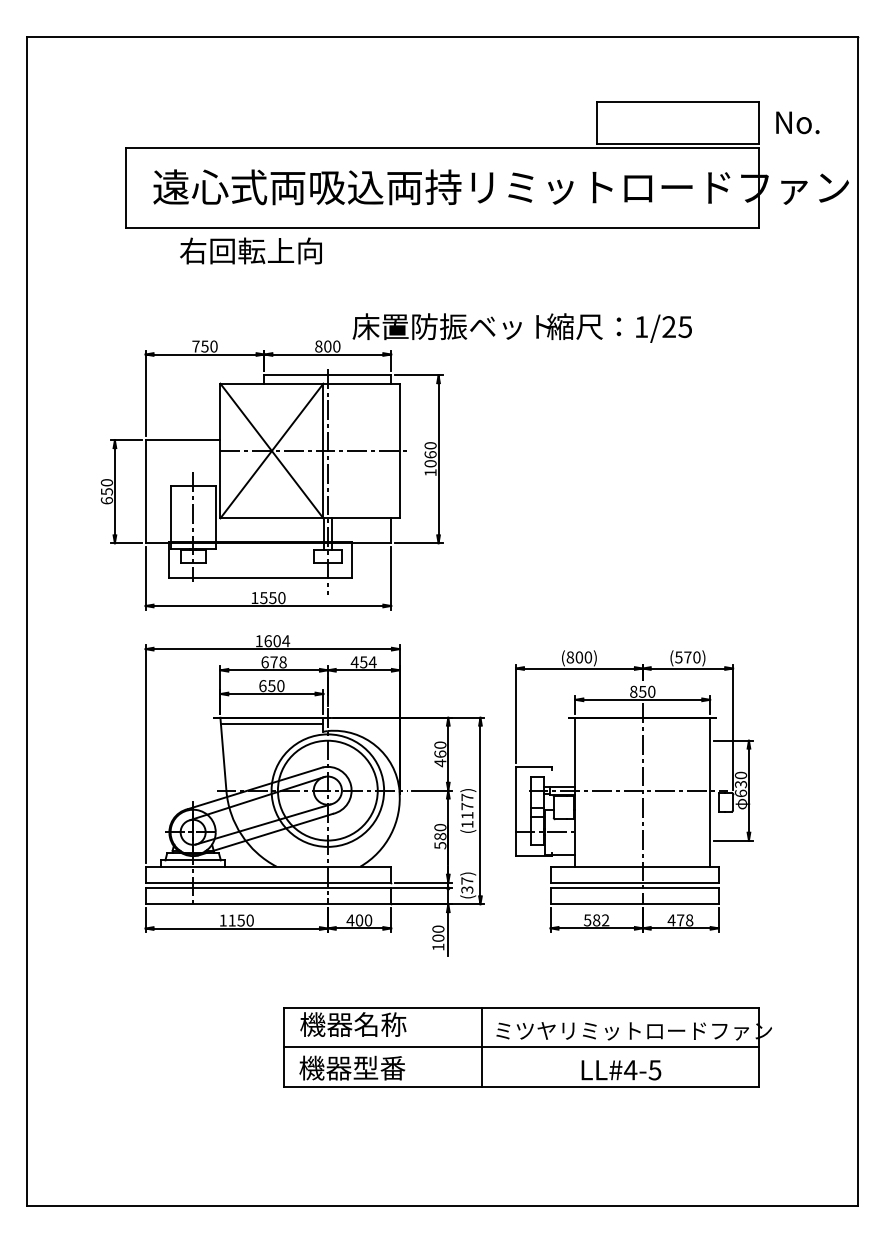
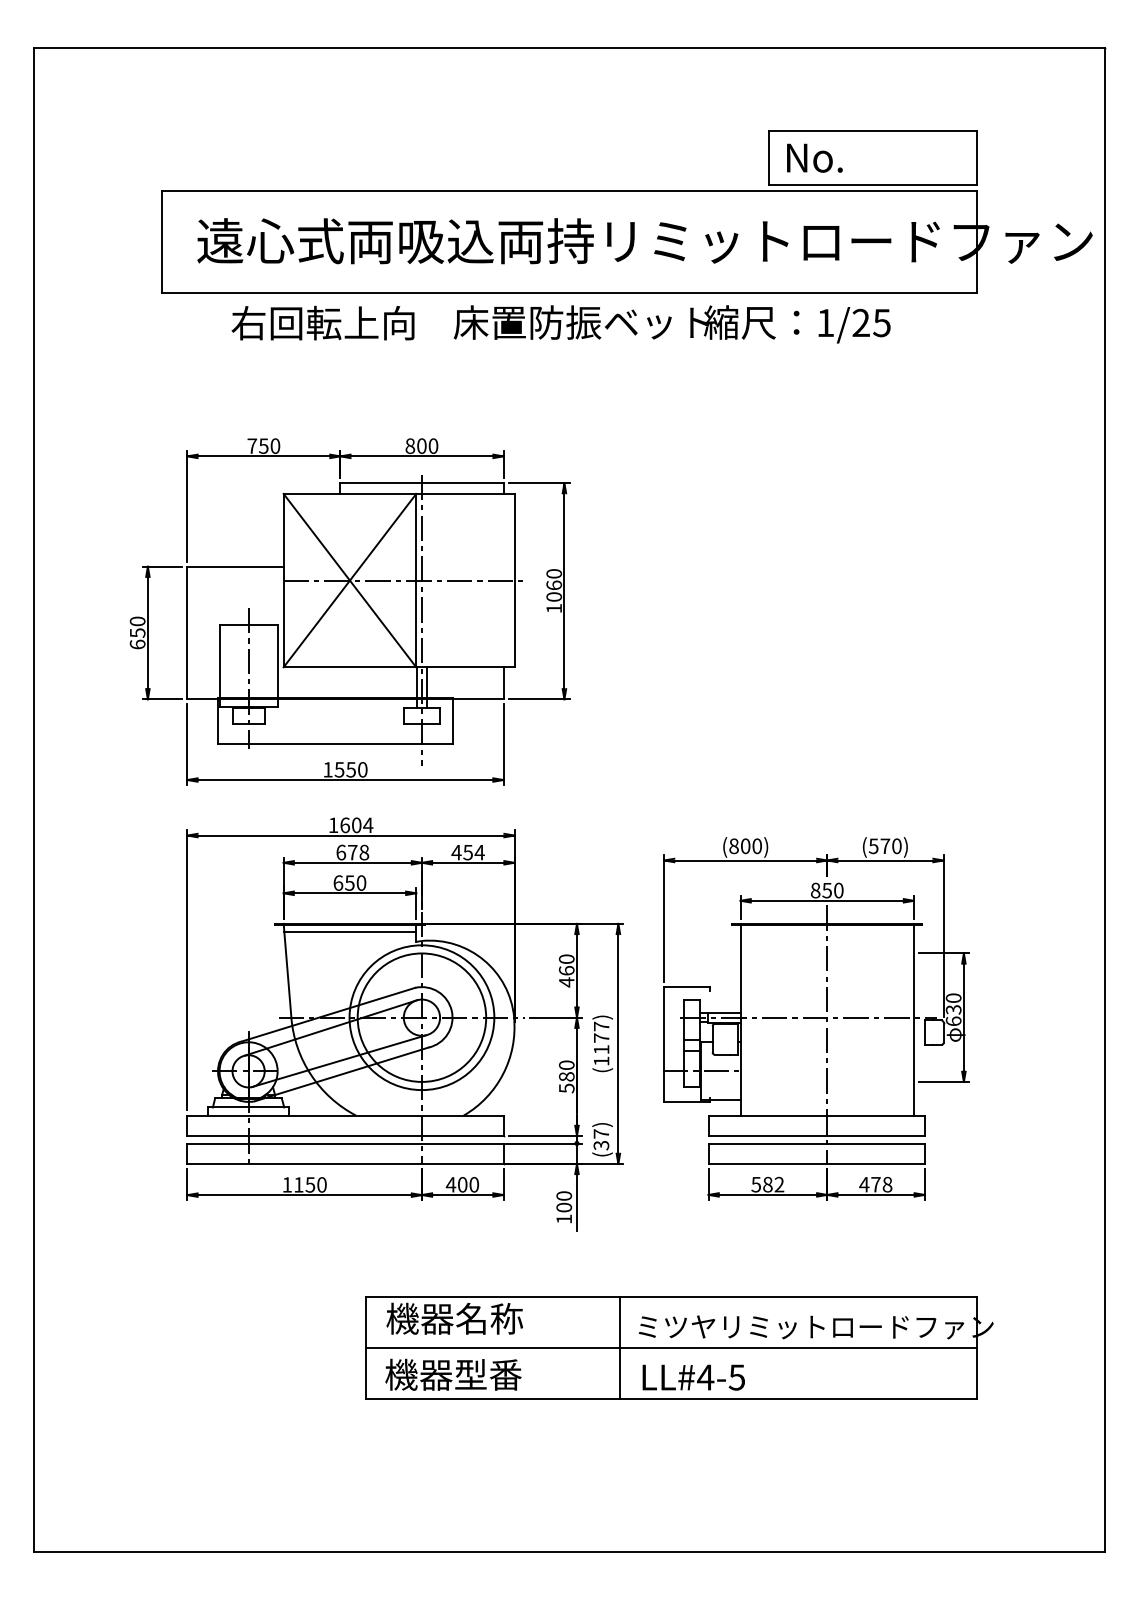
text: (797, 122) -> (814, 157), moved
text: (521, 328) -> (671, 324), moved
text: (621, 1070) -> (693, 1377), moved

